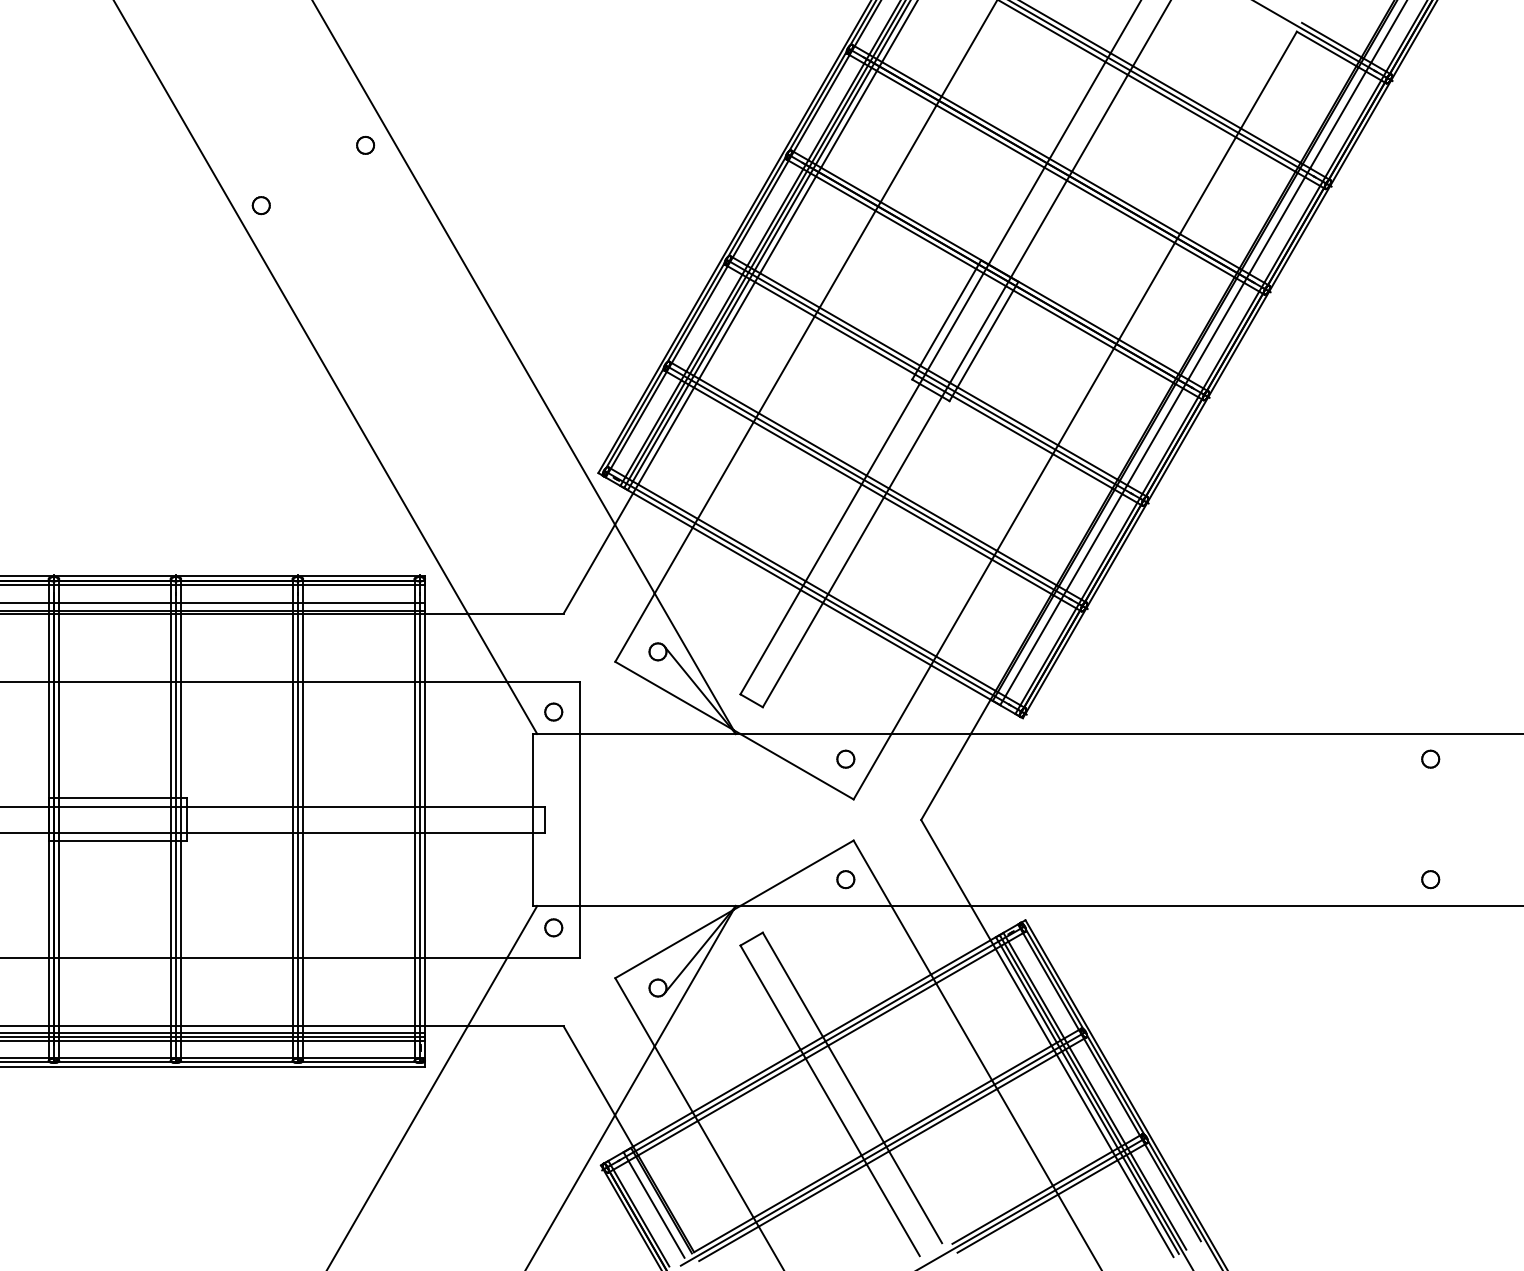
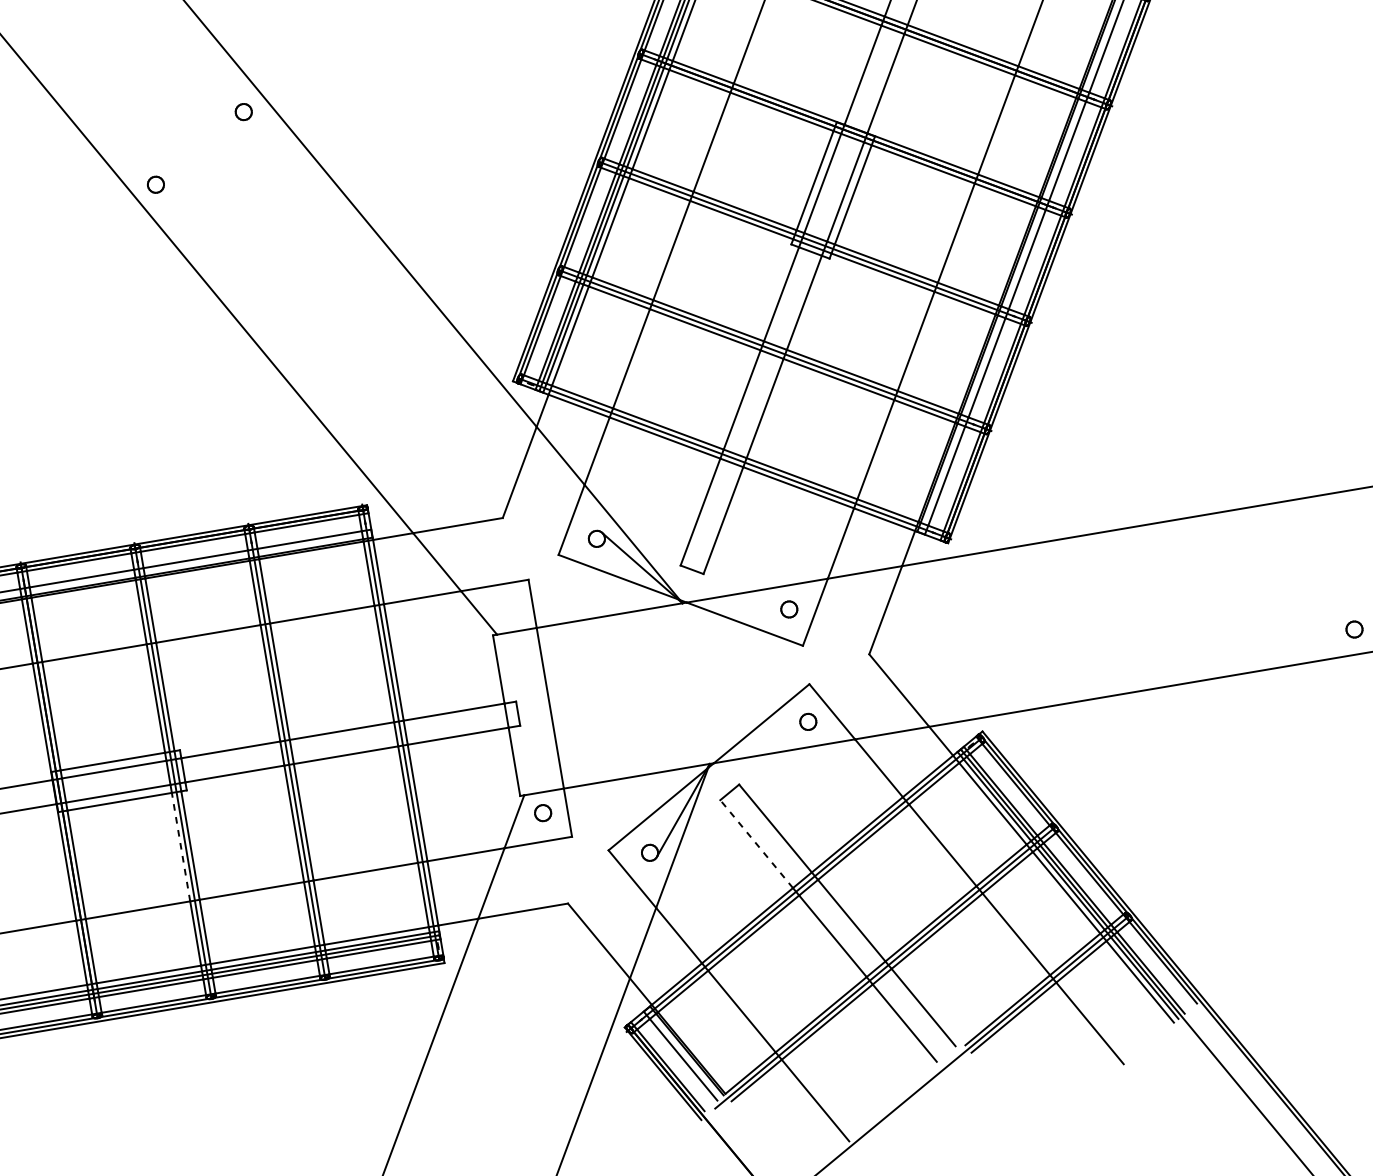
part: (553, 711) -> (508, 611), removed
part: (1430, 758) -> (1335, 516), removed
line: (170, 899) -> (180, 847), solid -> dashed
line: (770, 997) -> (756, 843), solid -> dashed

